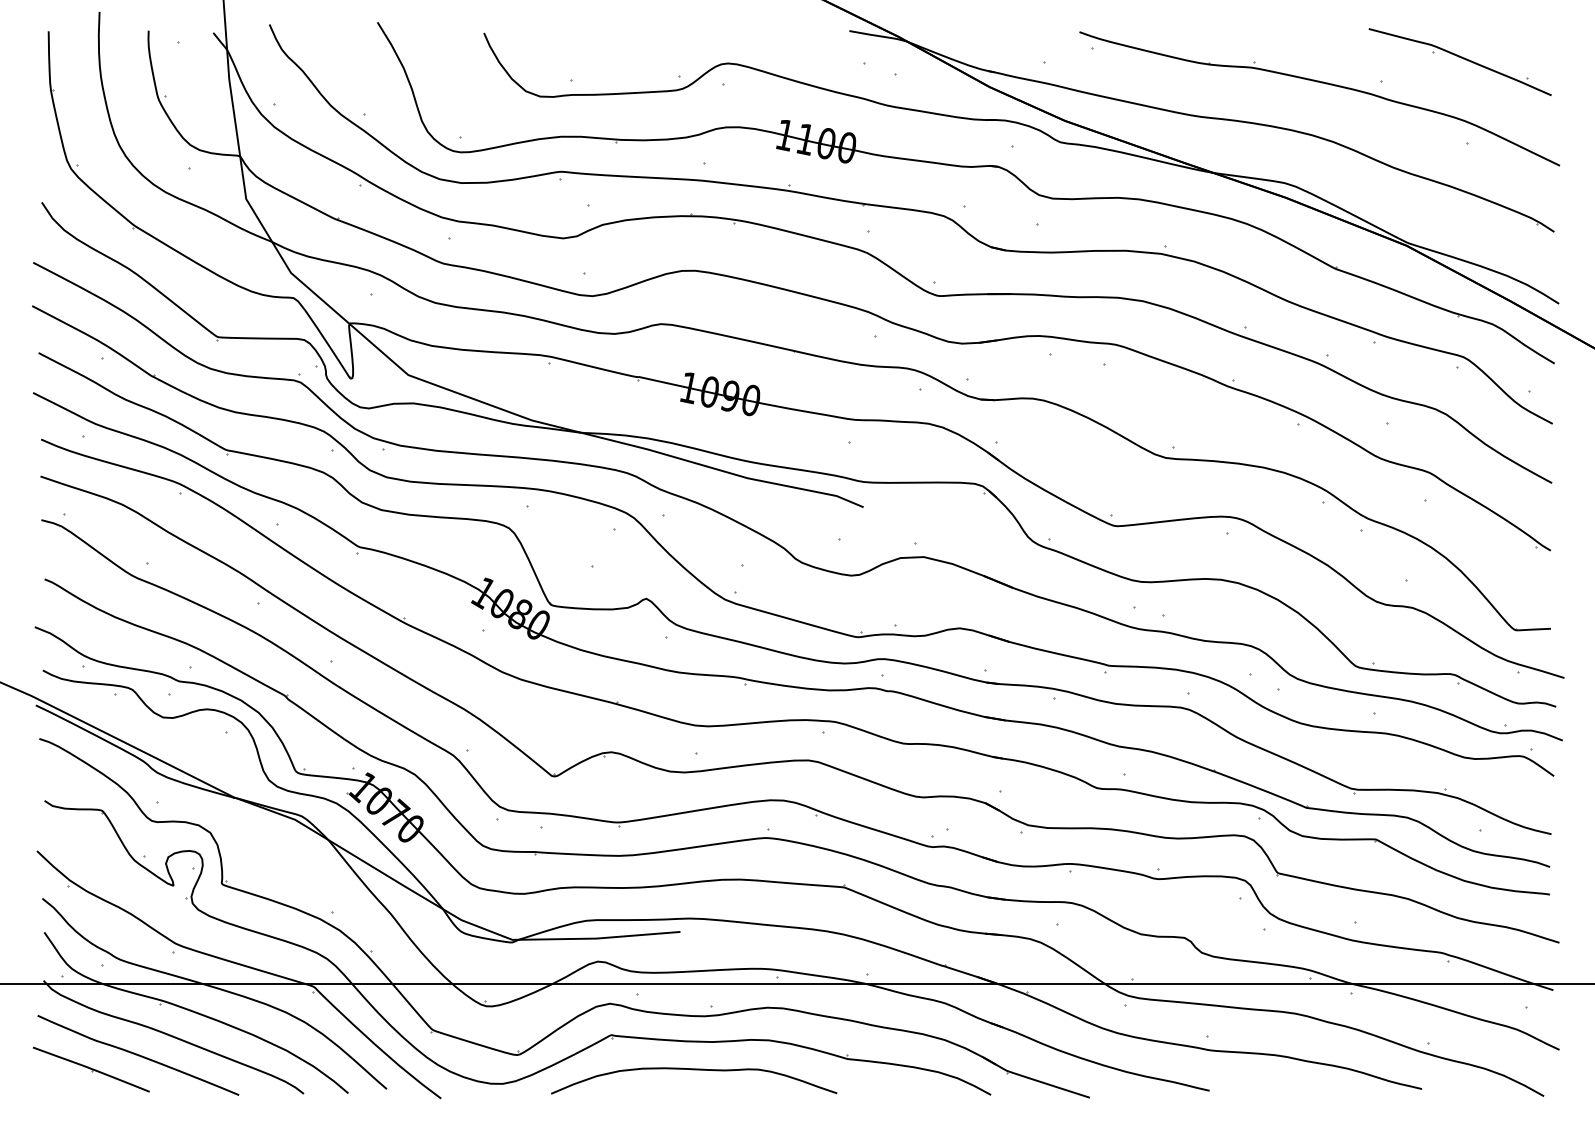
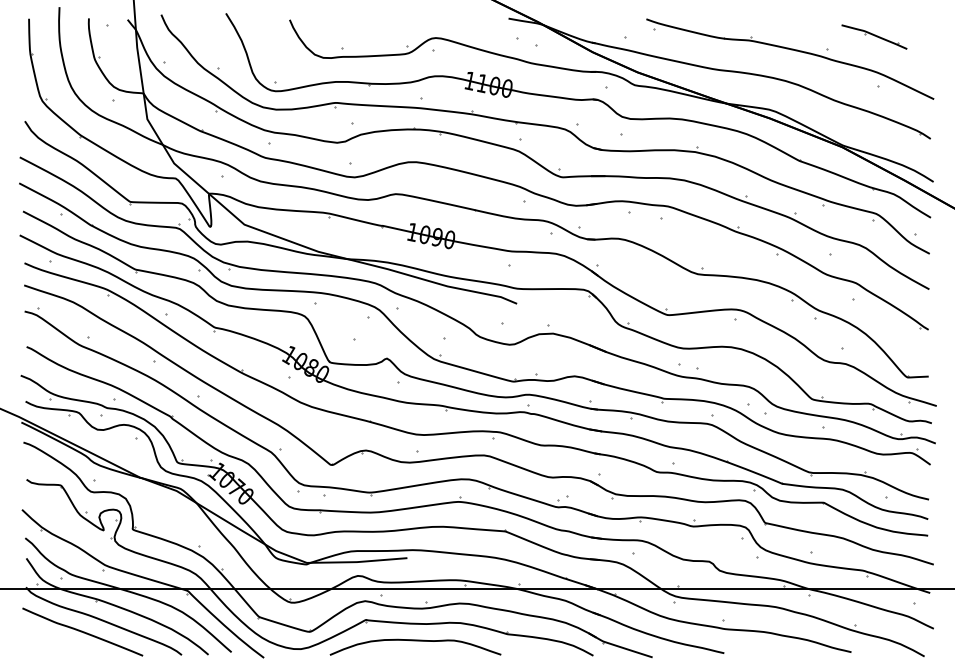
part: (1460, 60) -> (874, 36), size x0.6
line: (91, 1069) -> (54, 640), removed

